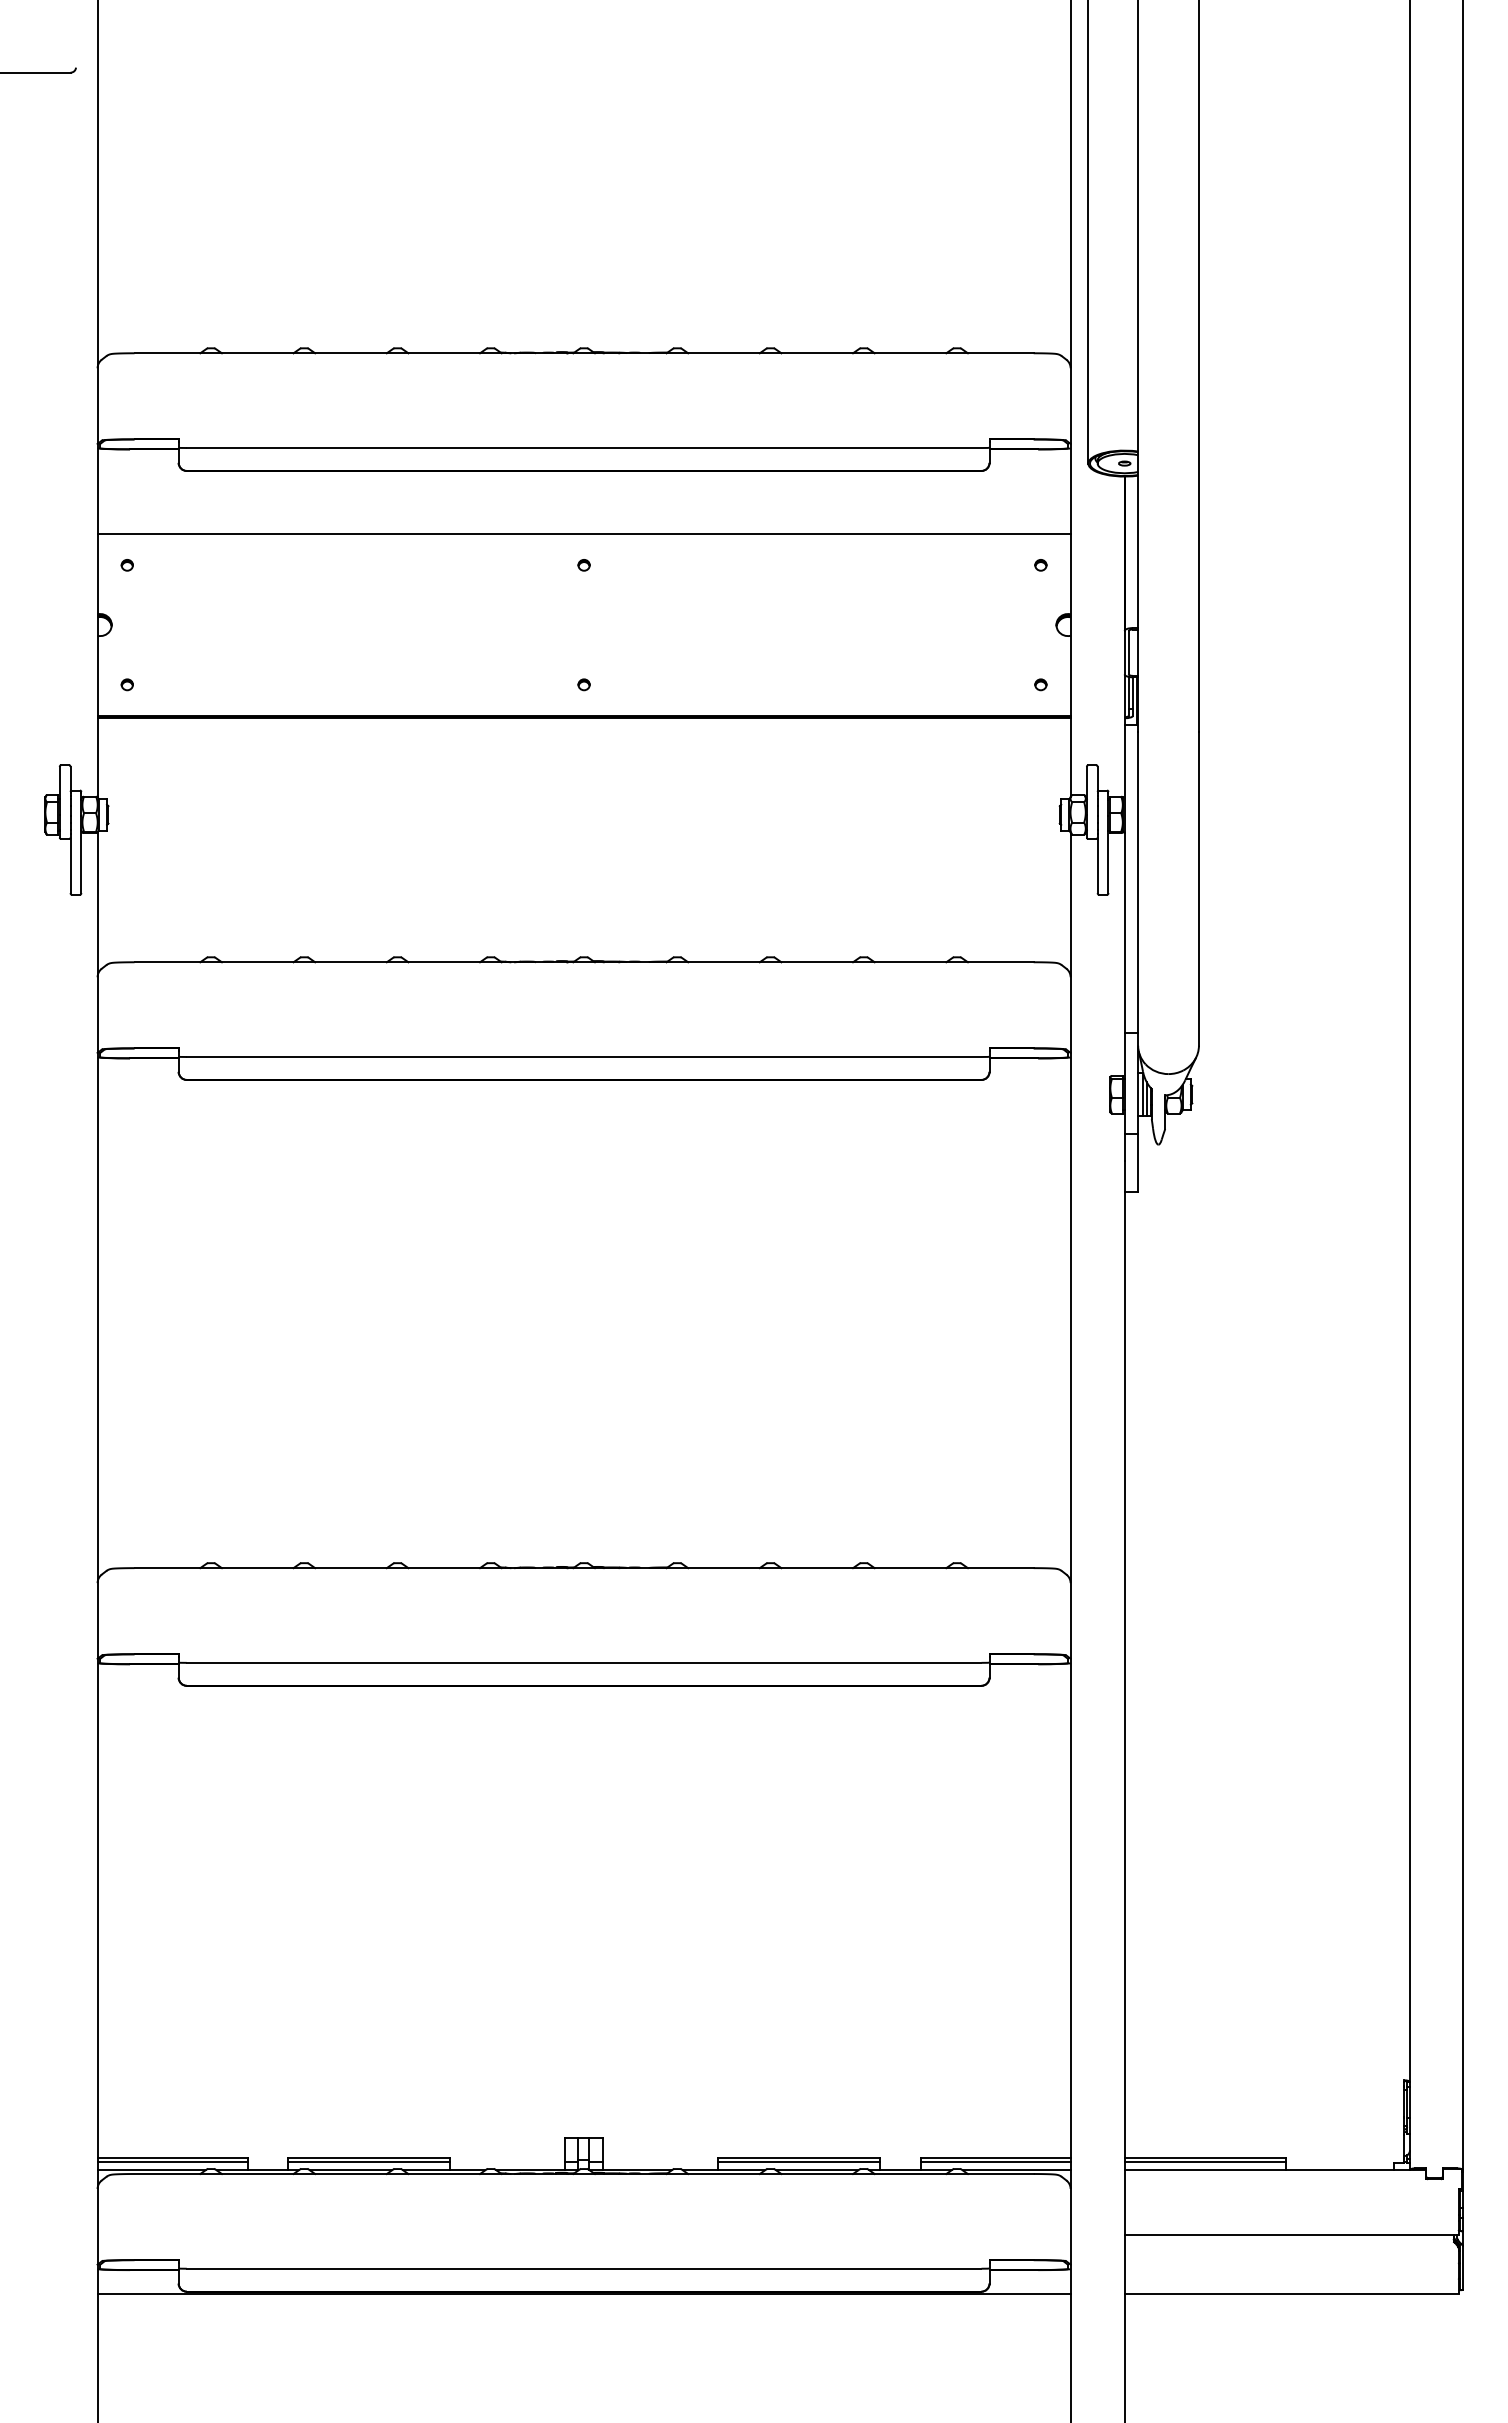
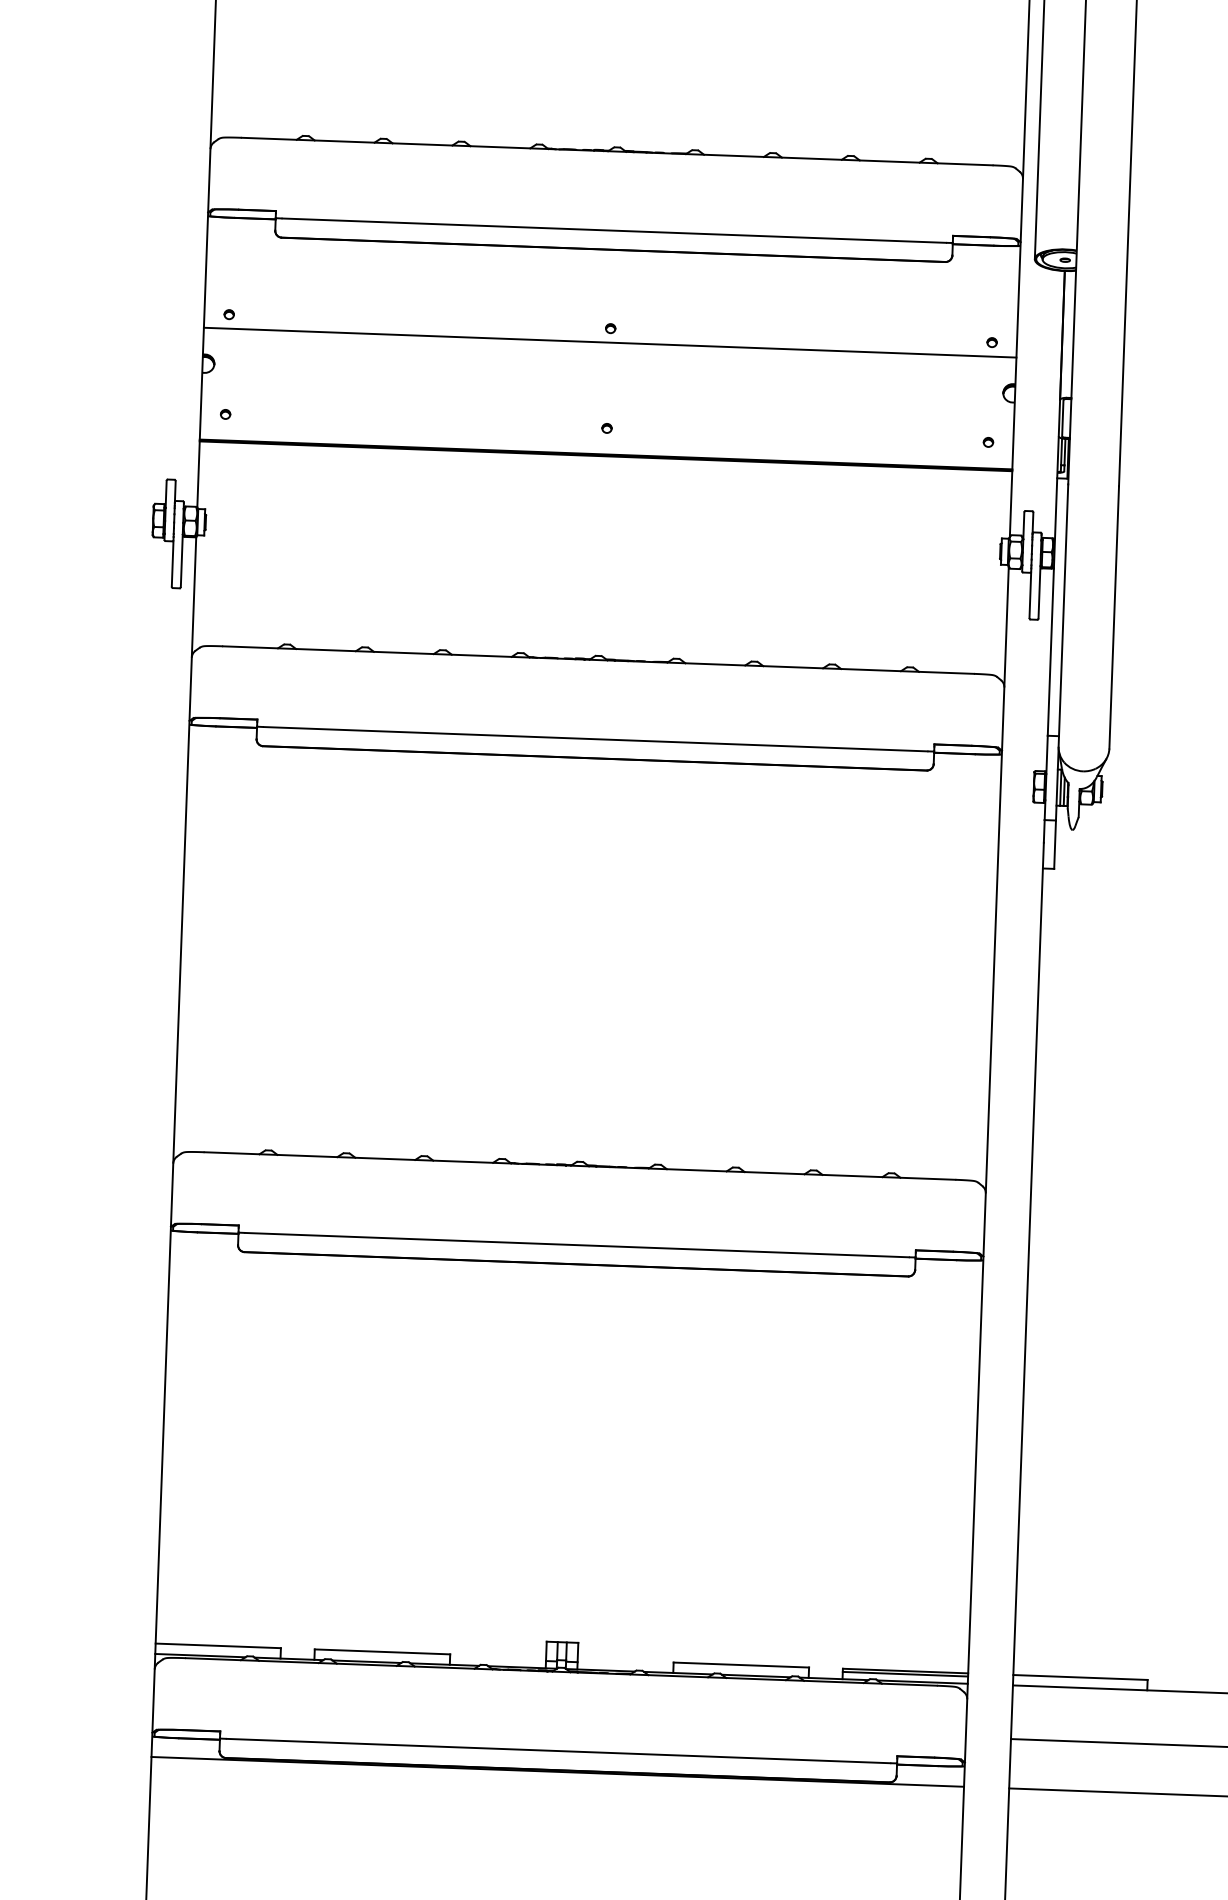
line: (583, 534) -> (609, 342), moved
line: (172, 2161) -> (218, 1648), removed
line: (369, 2161) -> (382, 1654), removed
line: (798, 2161) -> (740, 1668), removed
line: (1204, 2161) -> (1079, 1680), removed

